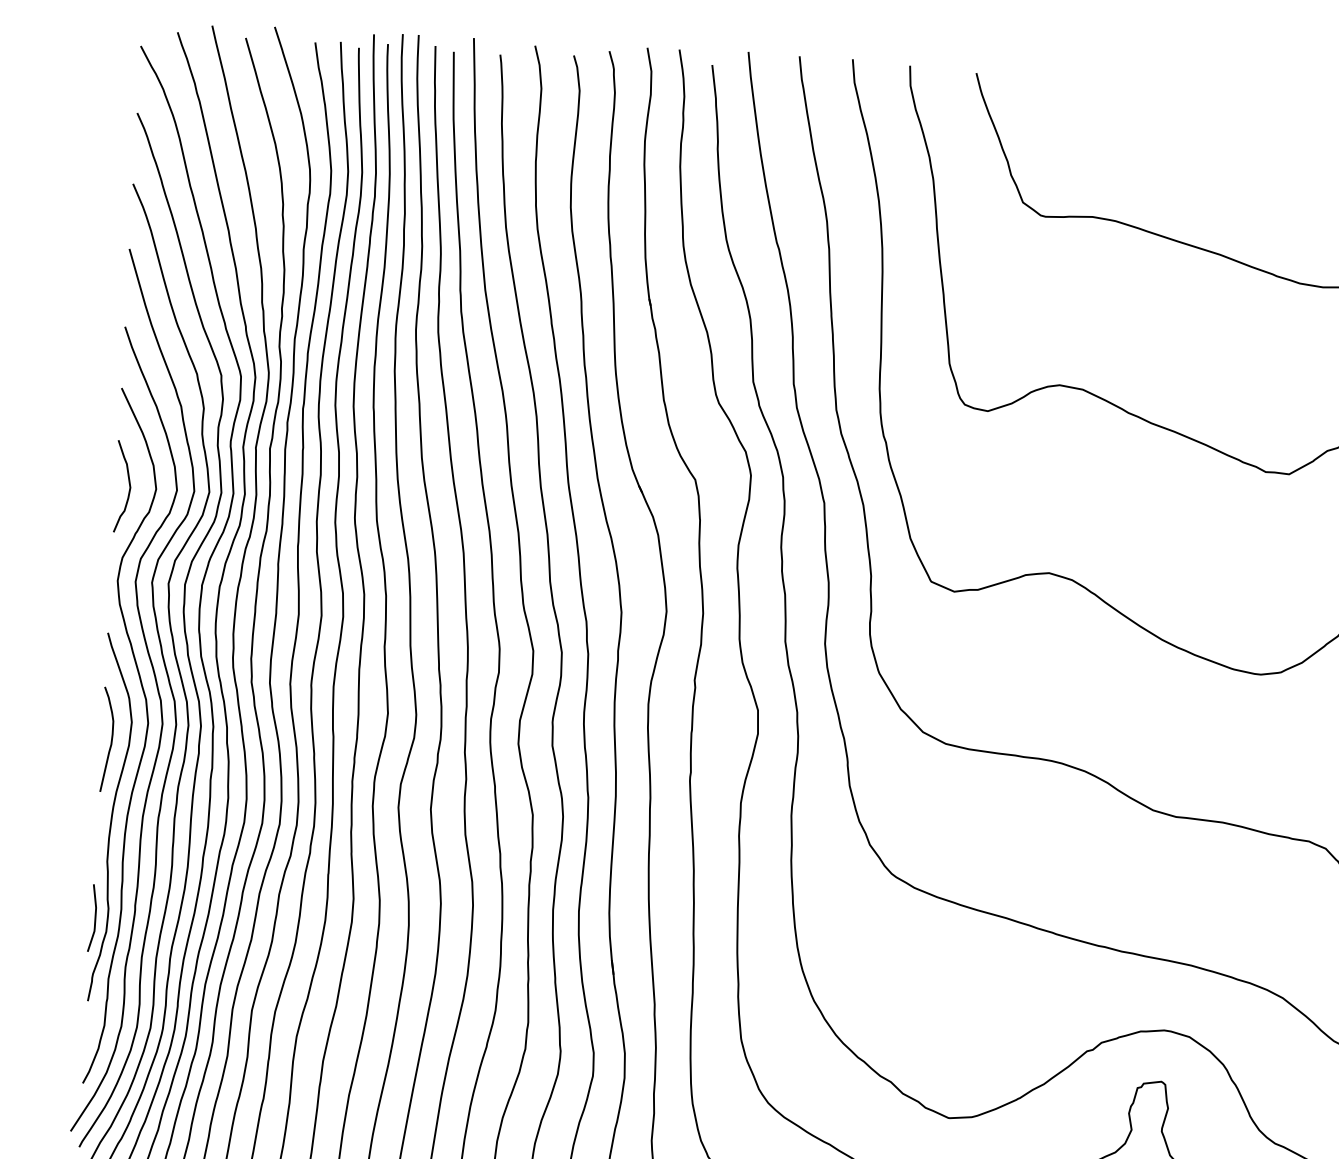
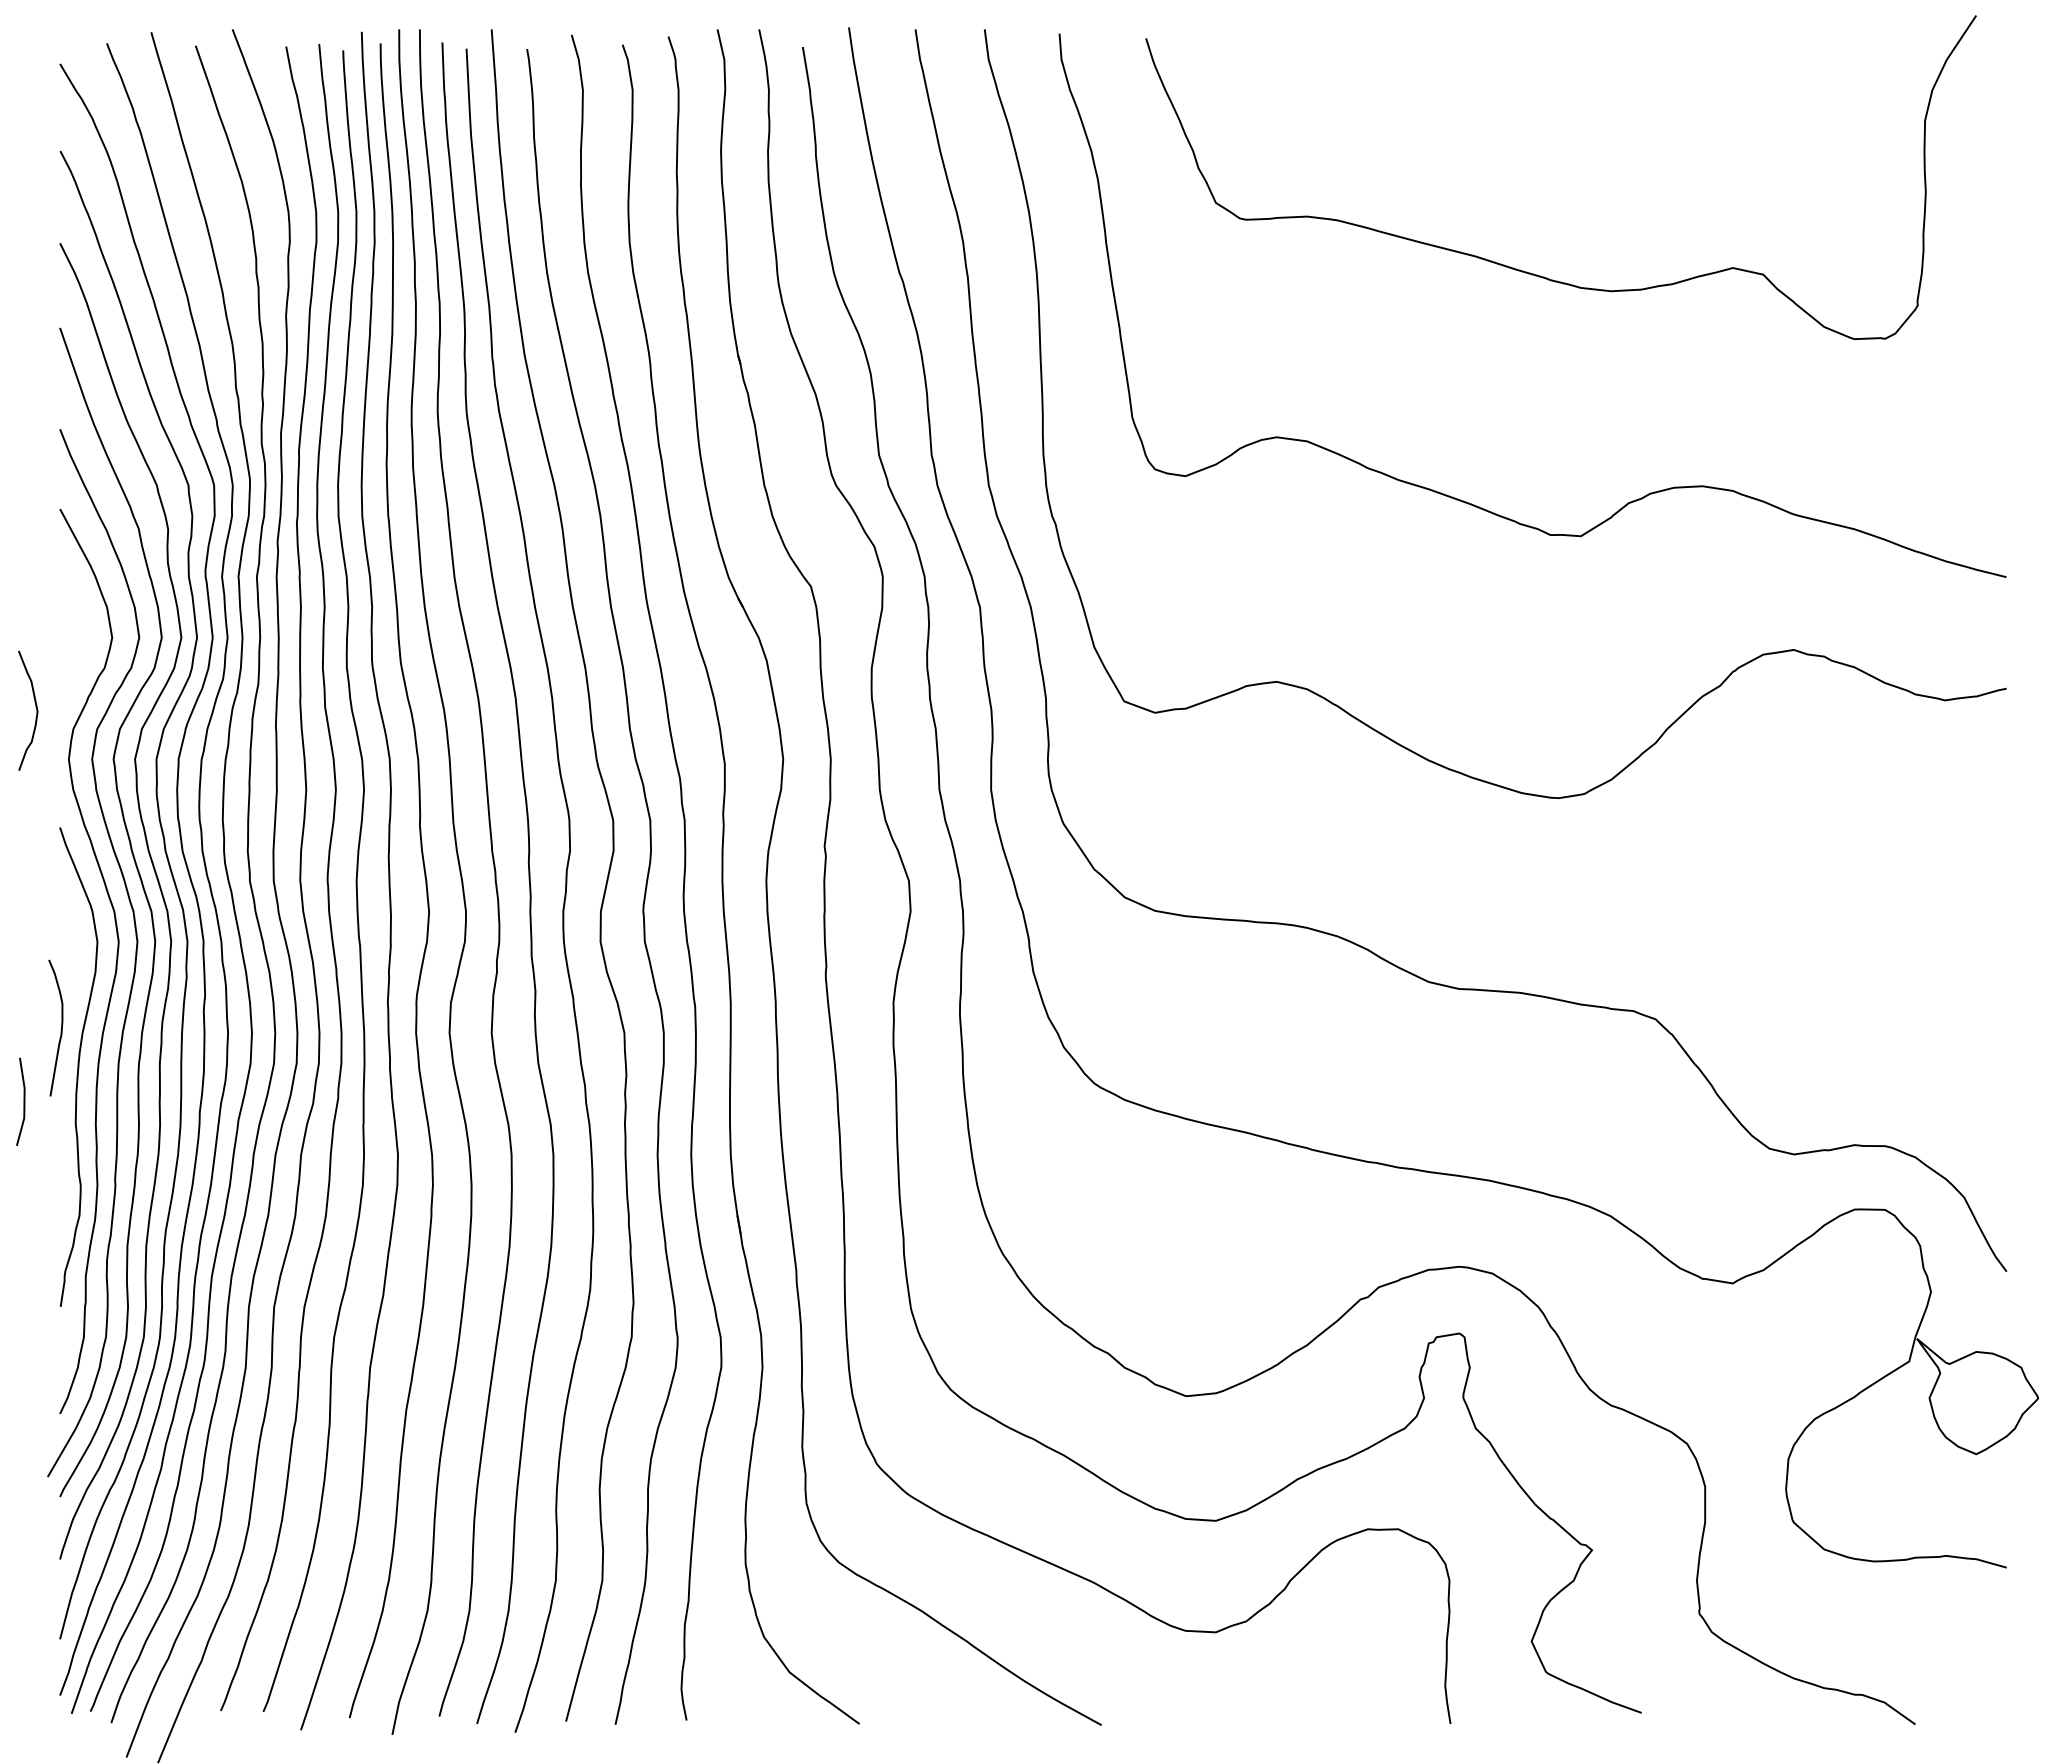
curve: (128, 484) -> (35, 707), moved
curve: (110, 741) -> (60, 1030), moved
line: (94, 918) -> (23, 1101), moved

